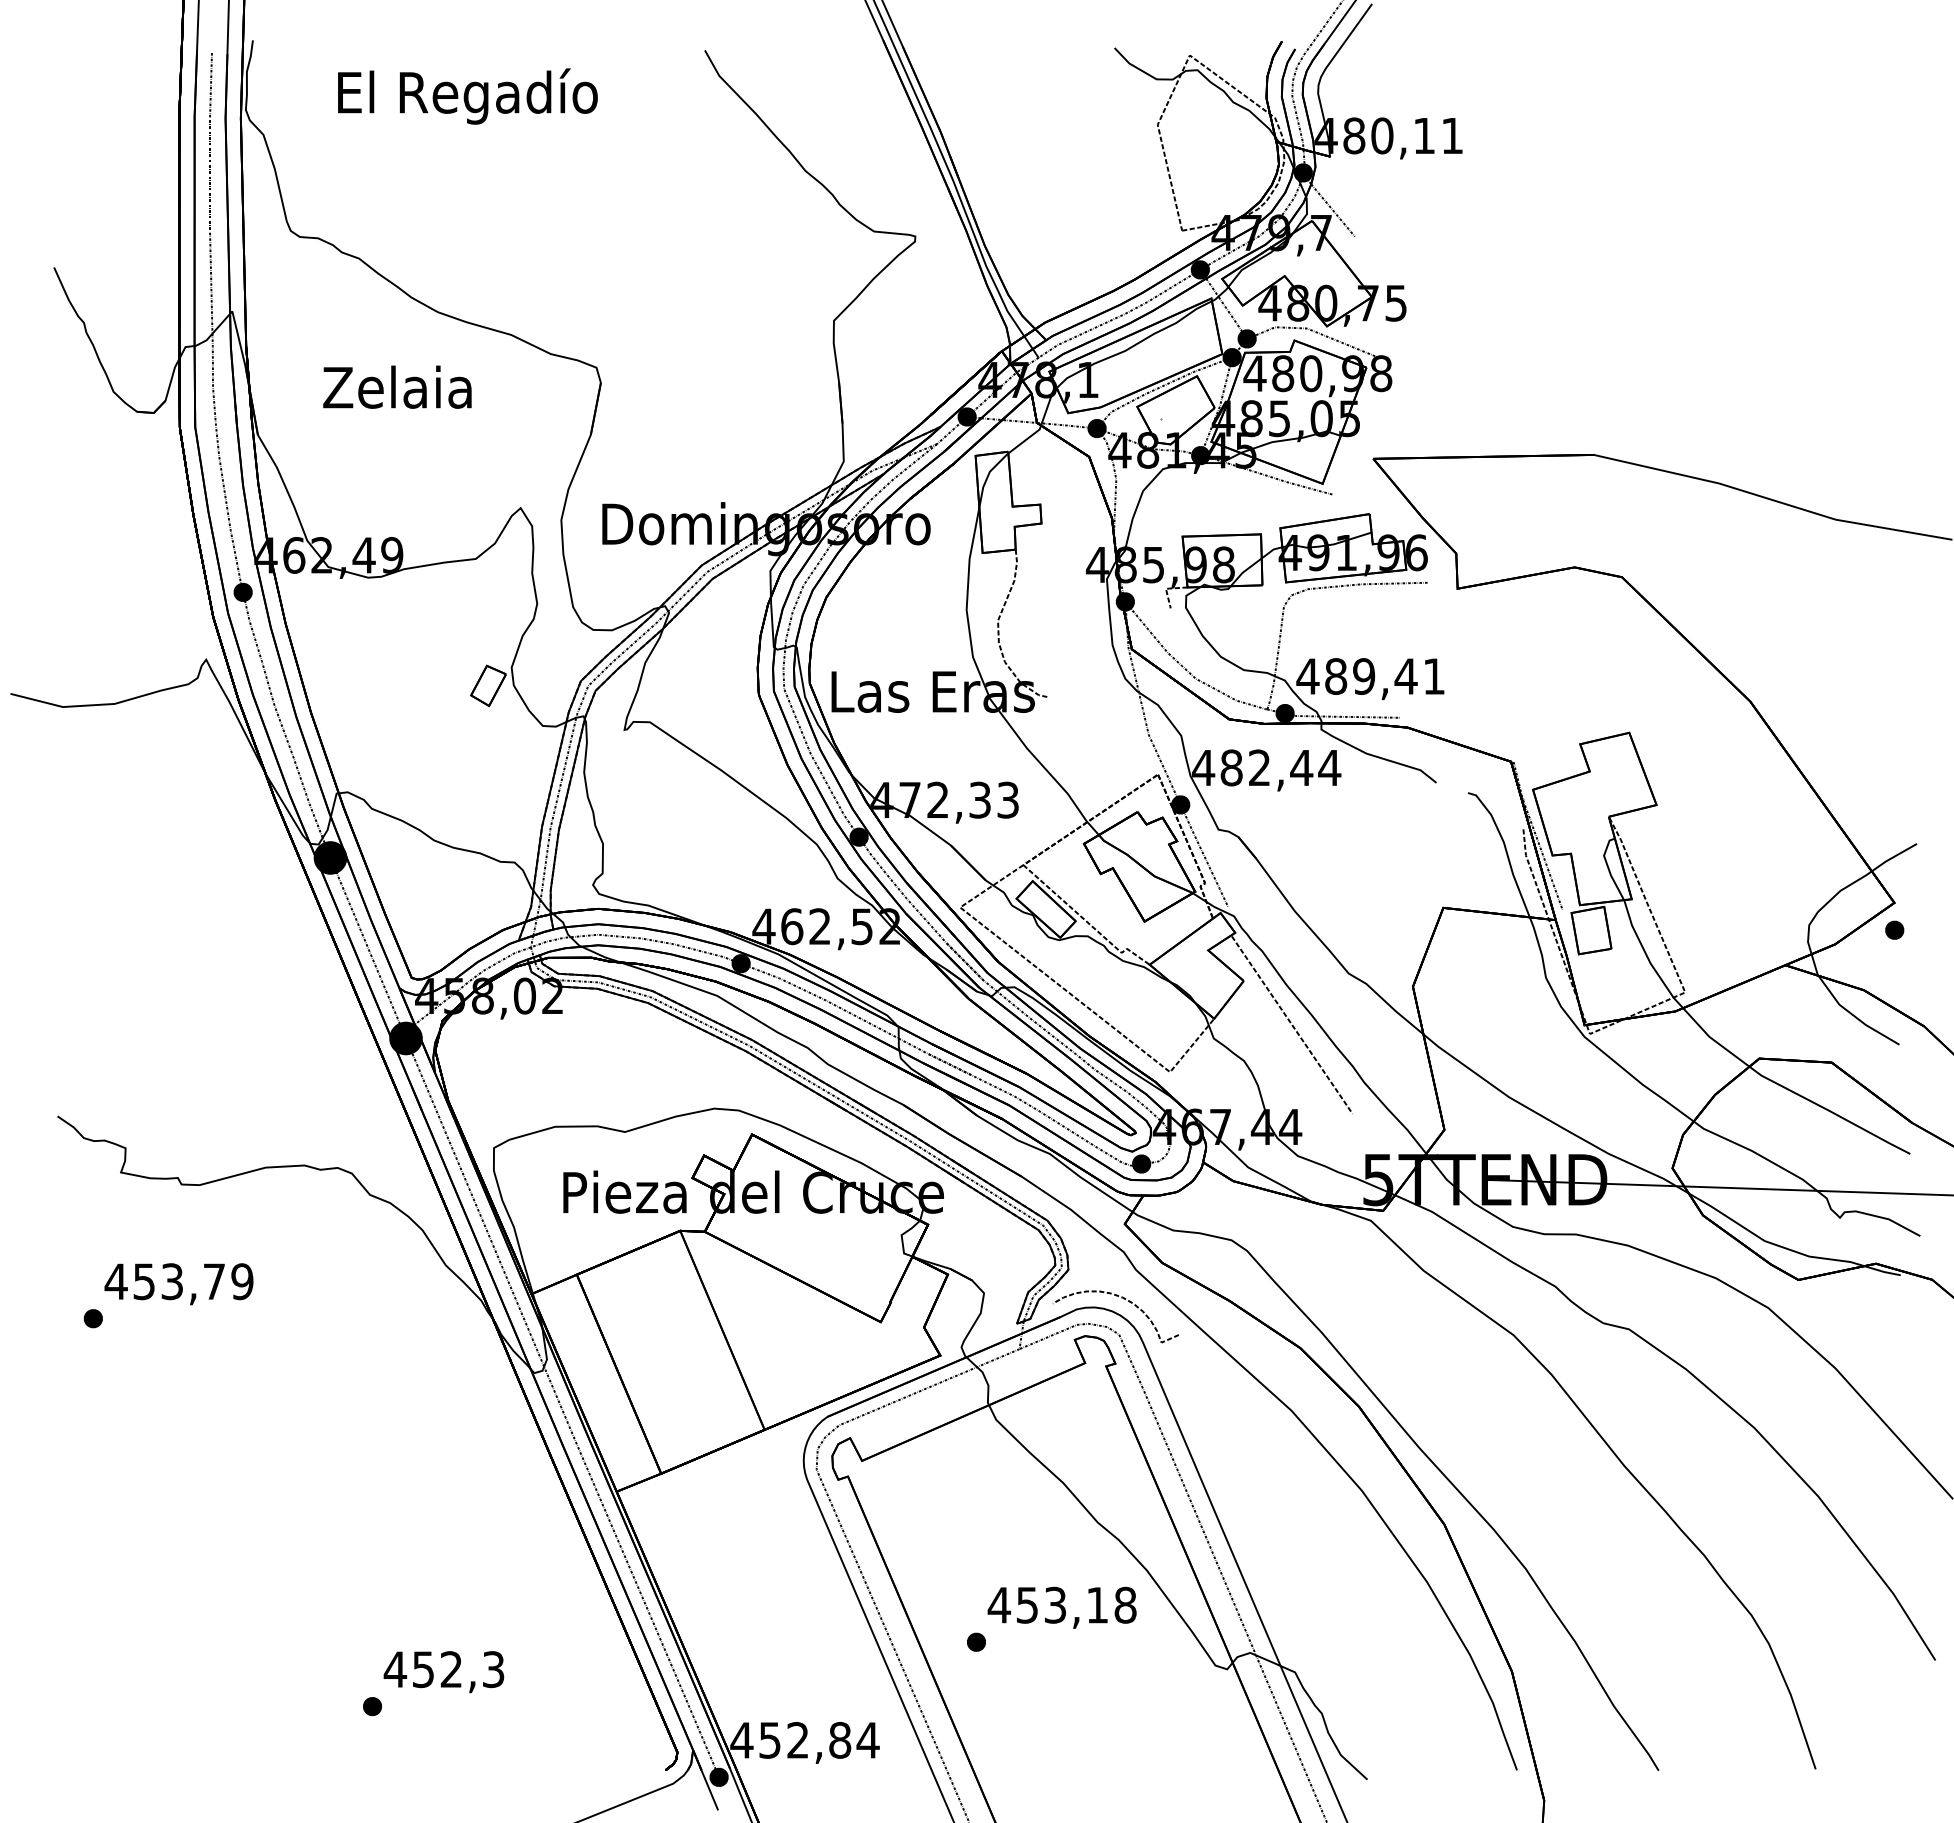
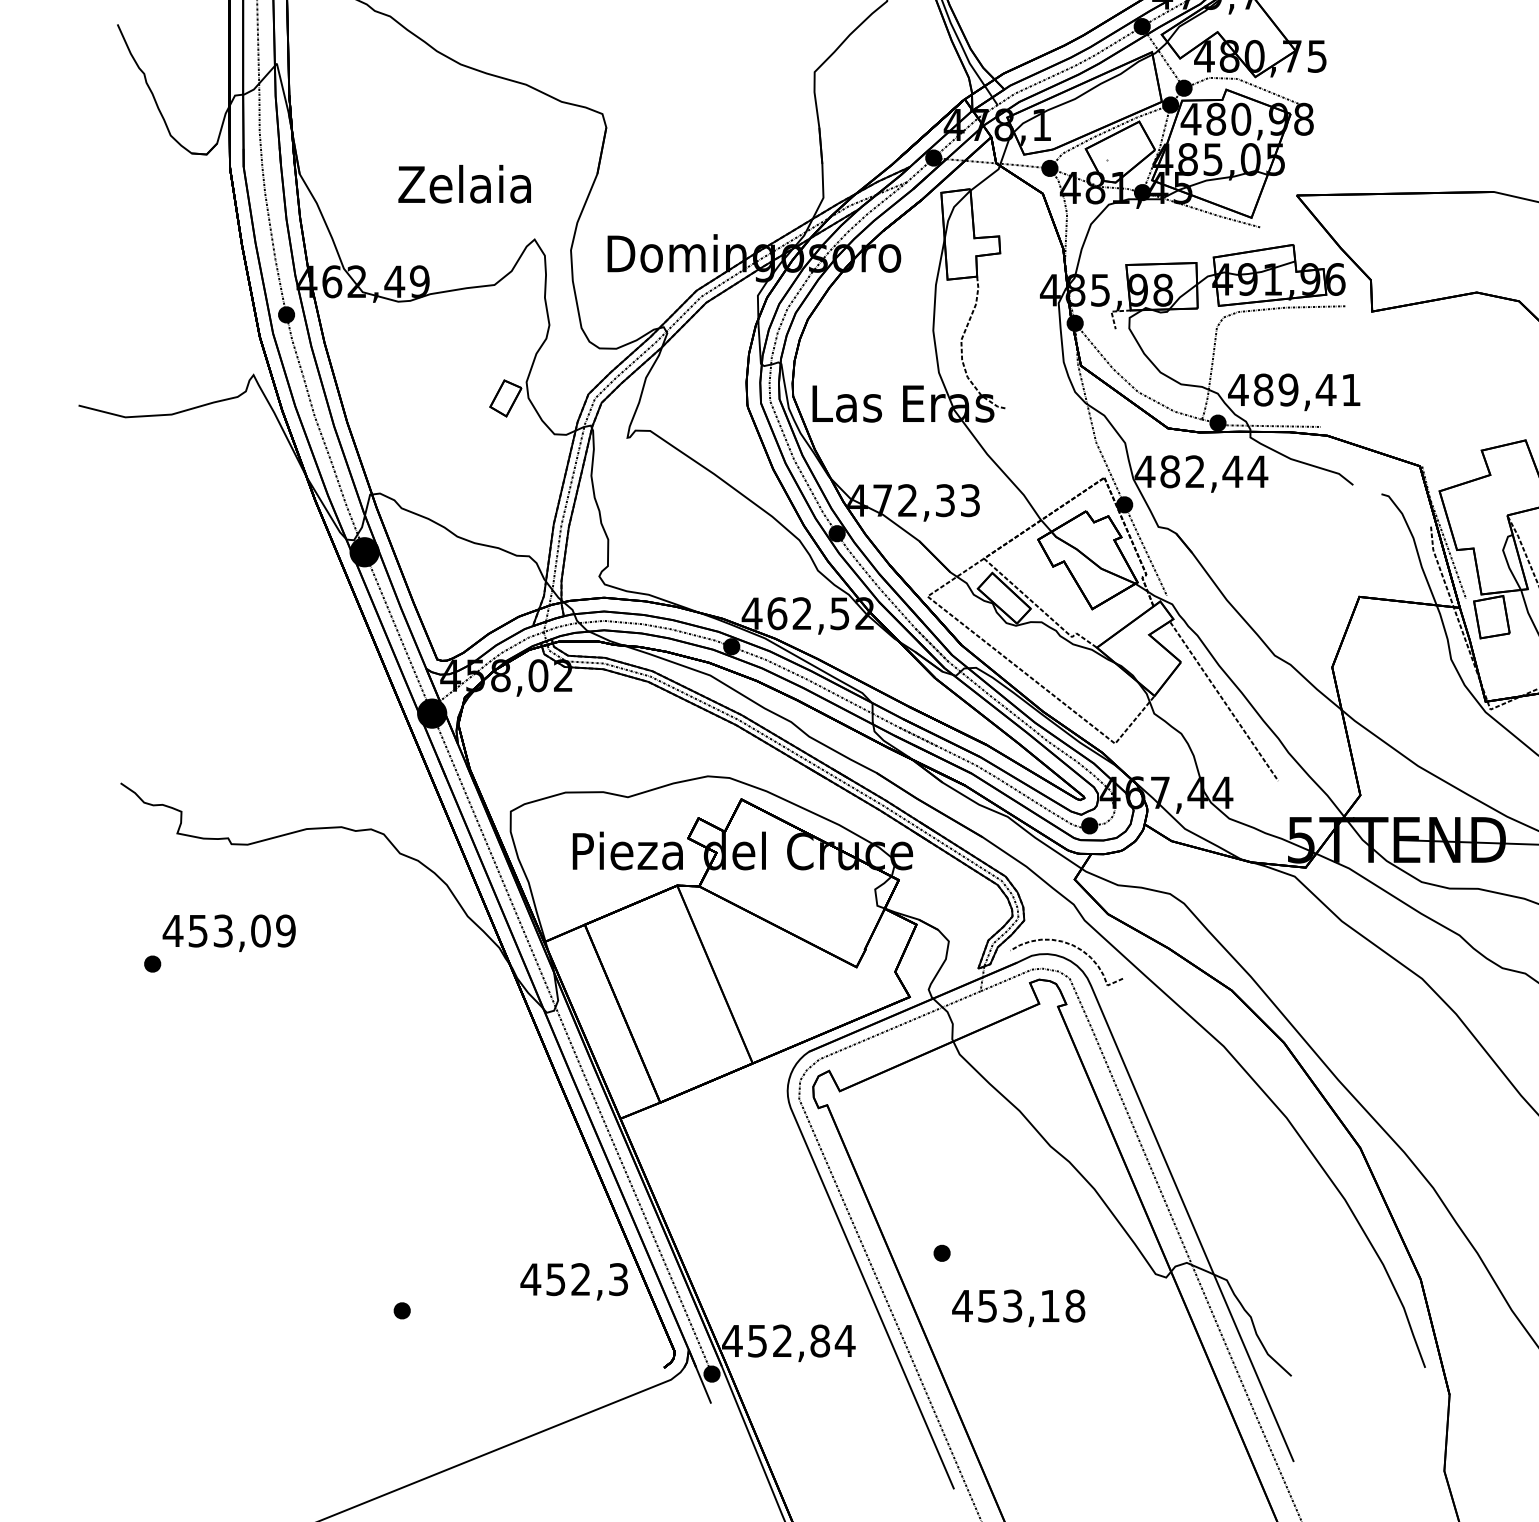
text: (397, 386) -> (464, 183), moved
text: (214, 1281) -> (260, 930), 453,79 -> 453,09
text: (1061, 1607) -> (1018, 1308), moved
text: (443, 1672) -> (573, 1282), moved

